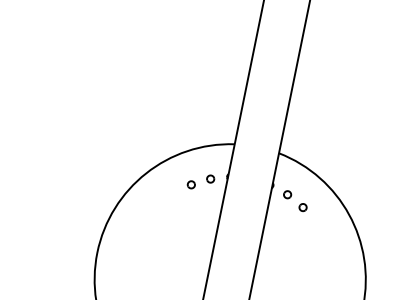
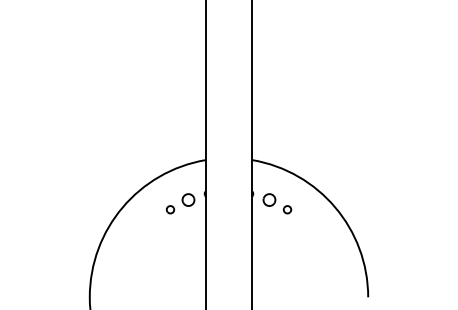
part: (210, 178) -> (188, 199), size x1.6
part: (286, 194) -> (268, 199), size x1.6

